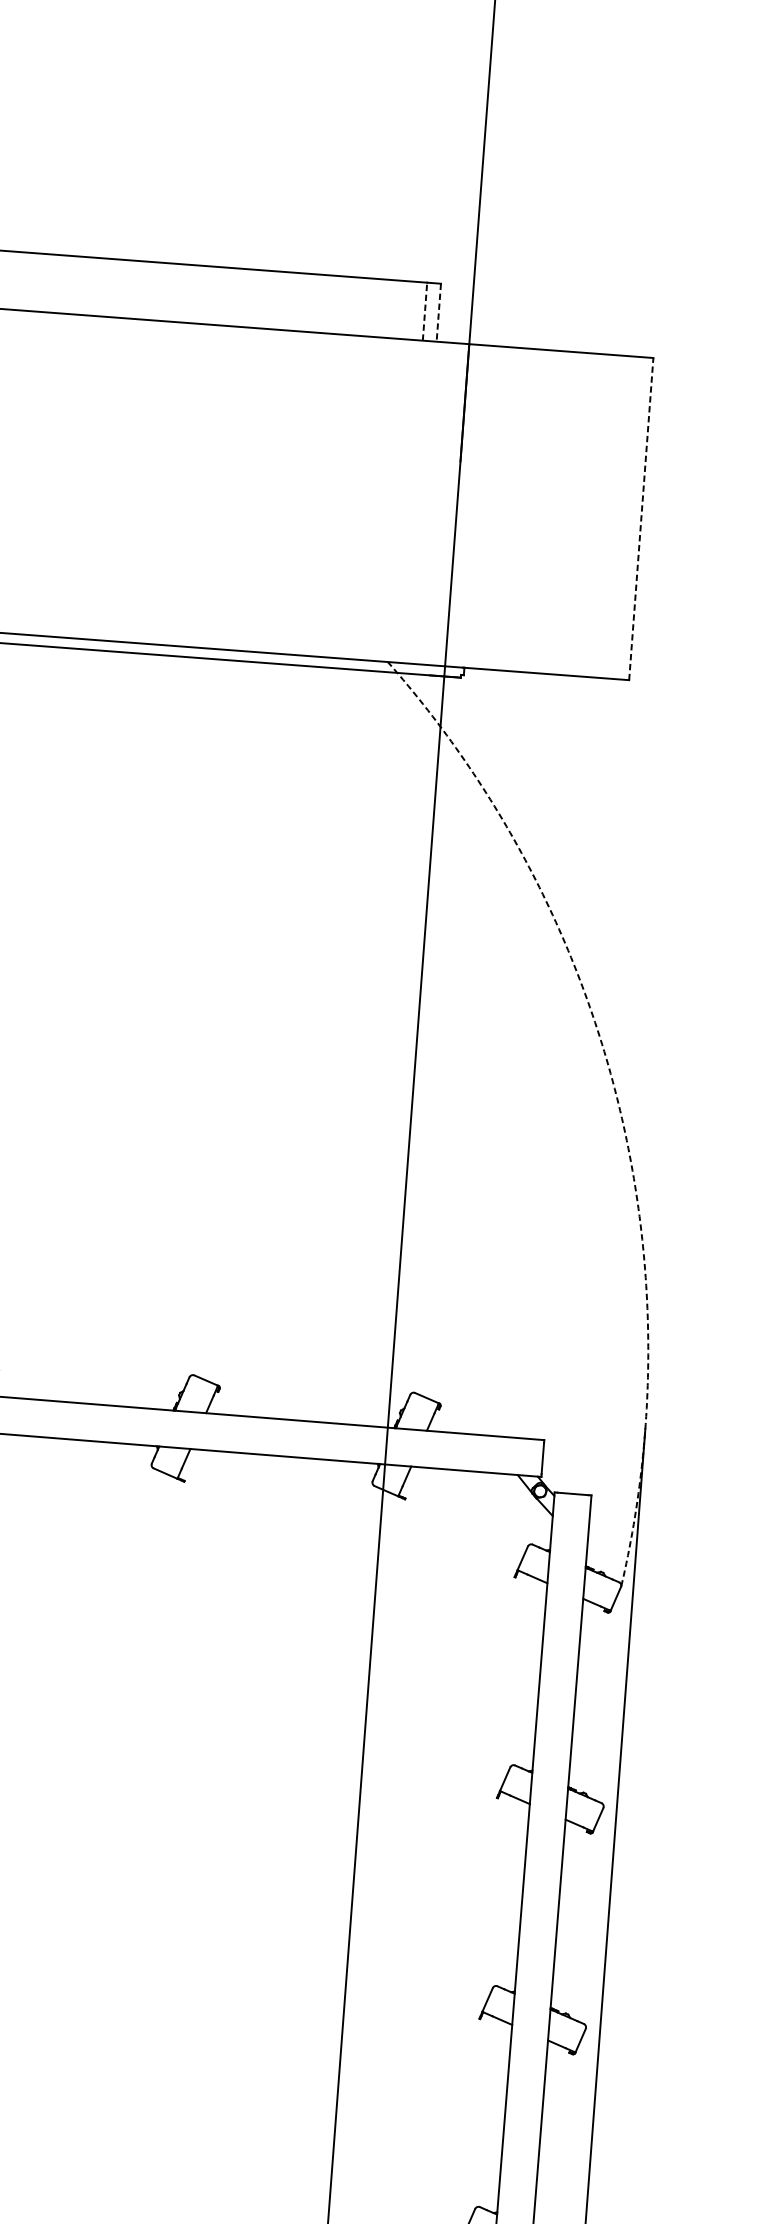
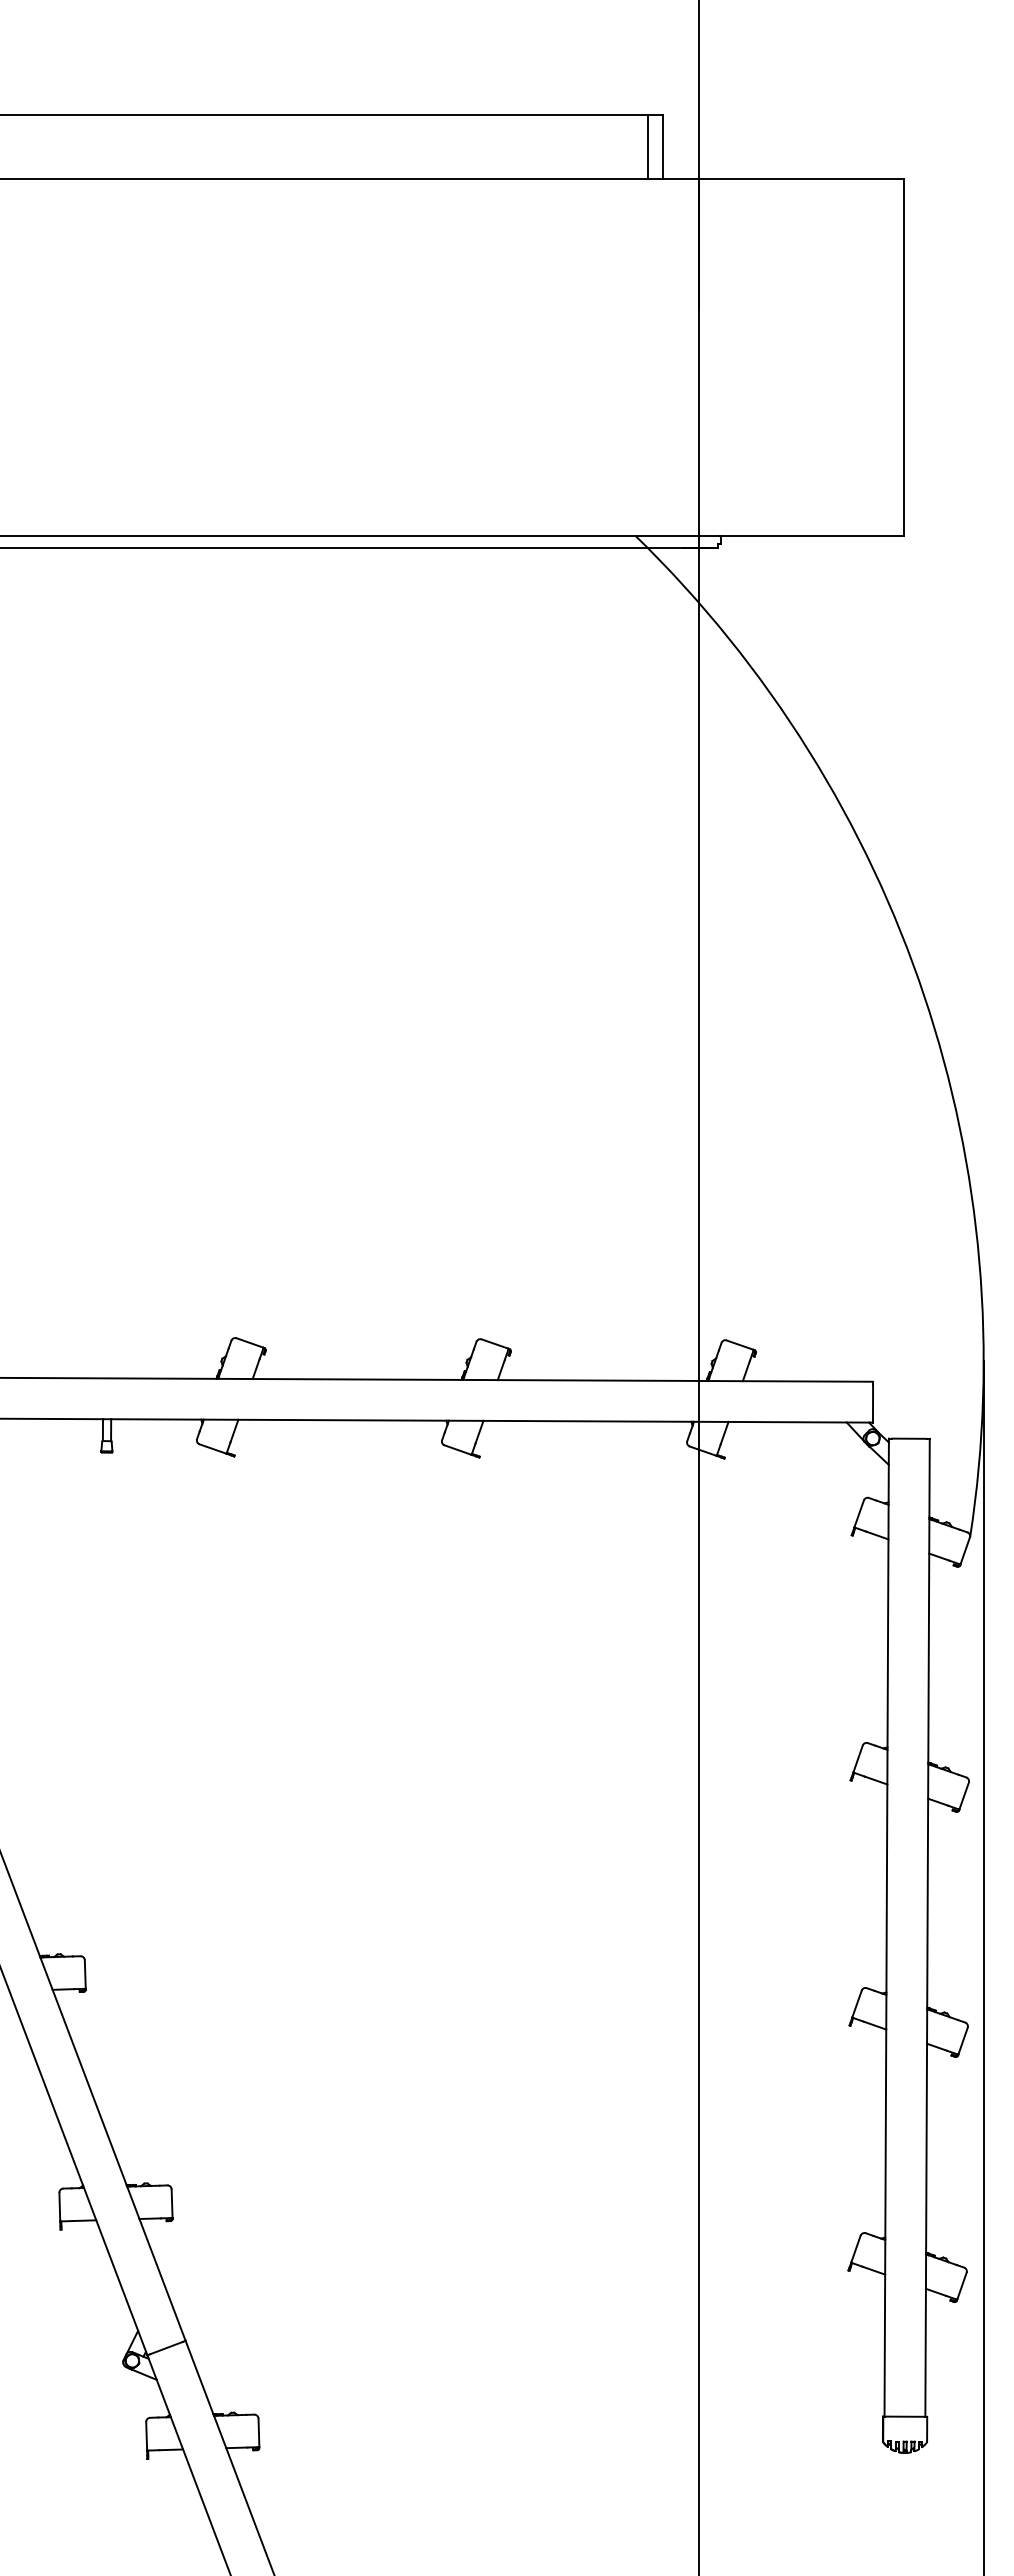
line: (424, 311) -> (647, 146), dashed -> solid
line: (439, 313) -> (663, 147), dashed -> solid
line: (641, 518) -> (903, 357), dashed -> solid
arc: (616, 1096) -> (924, 996), dashed -> solid

